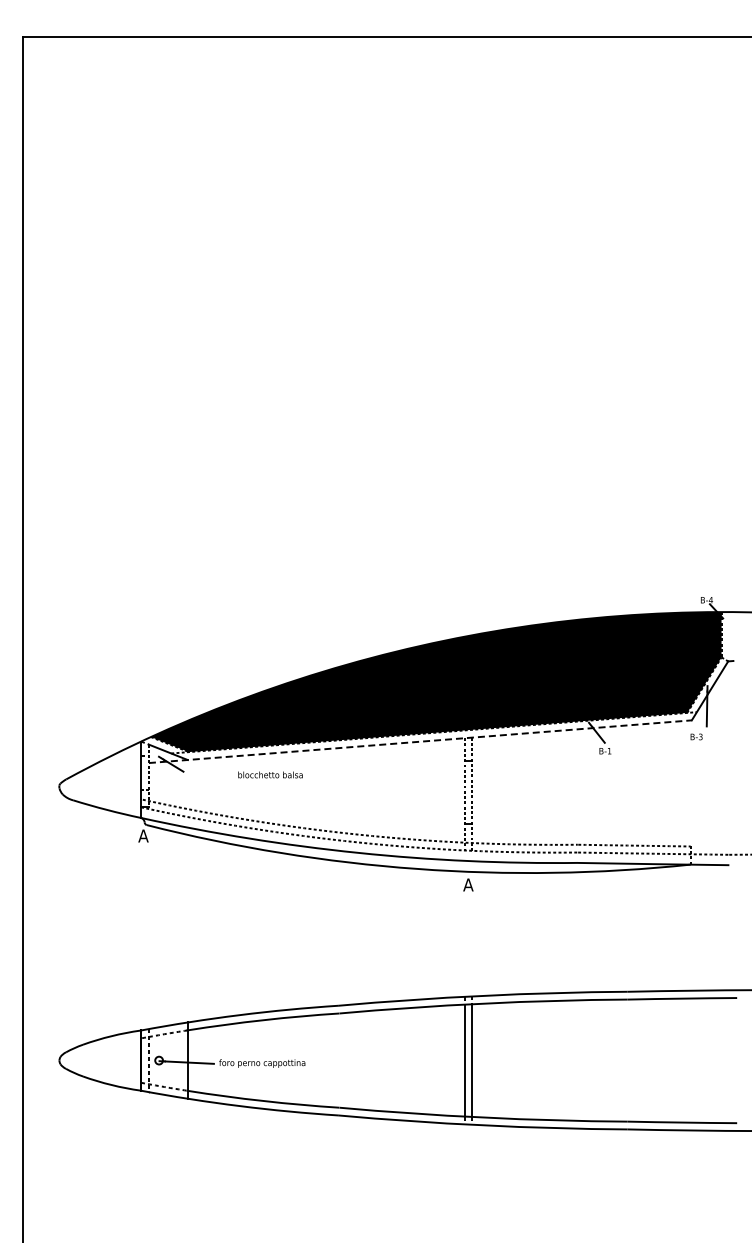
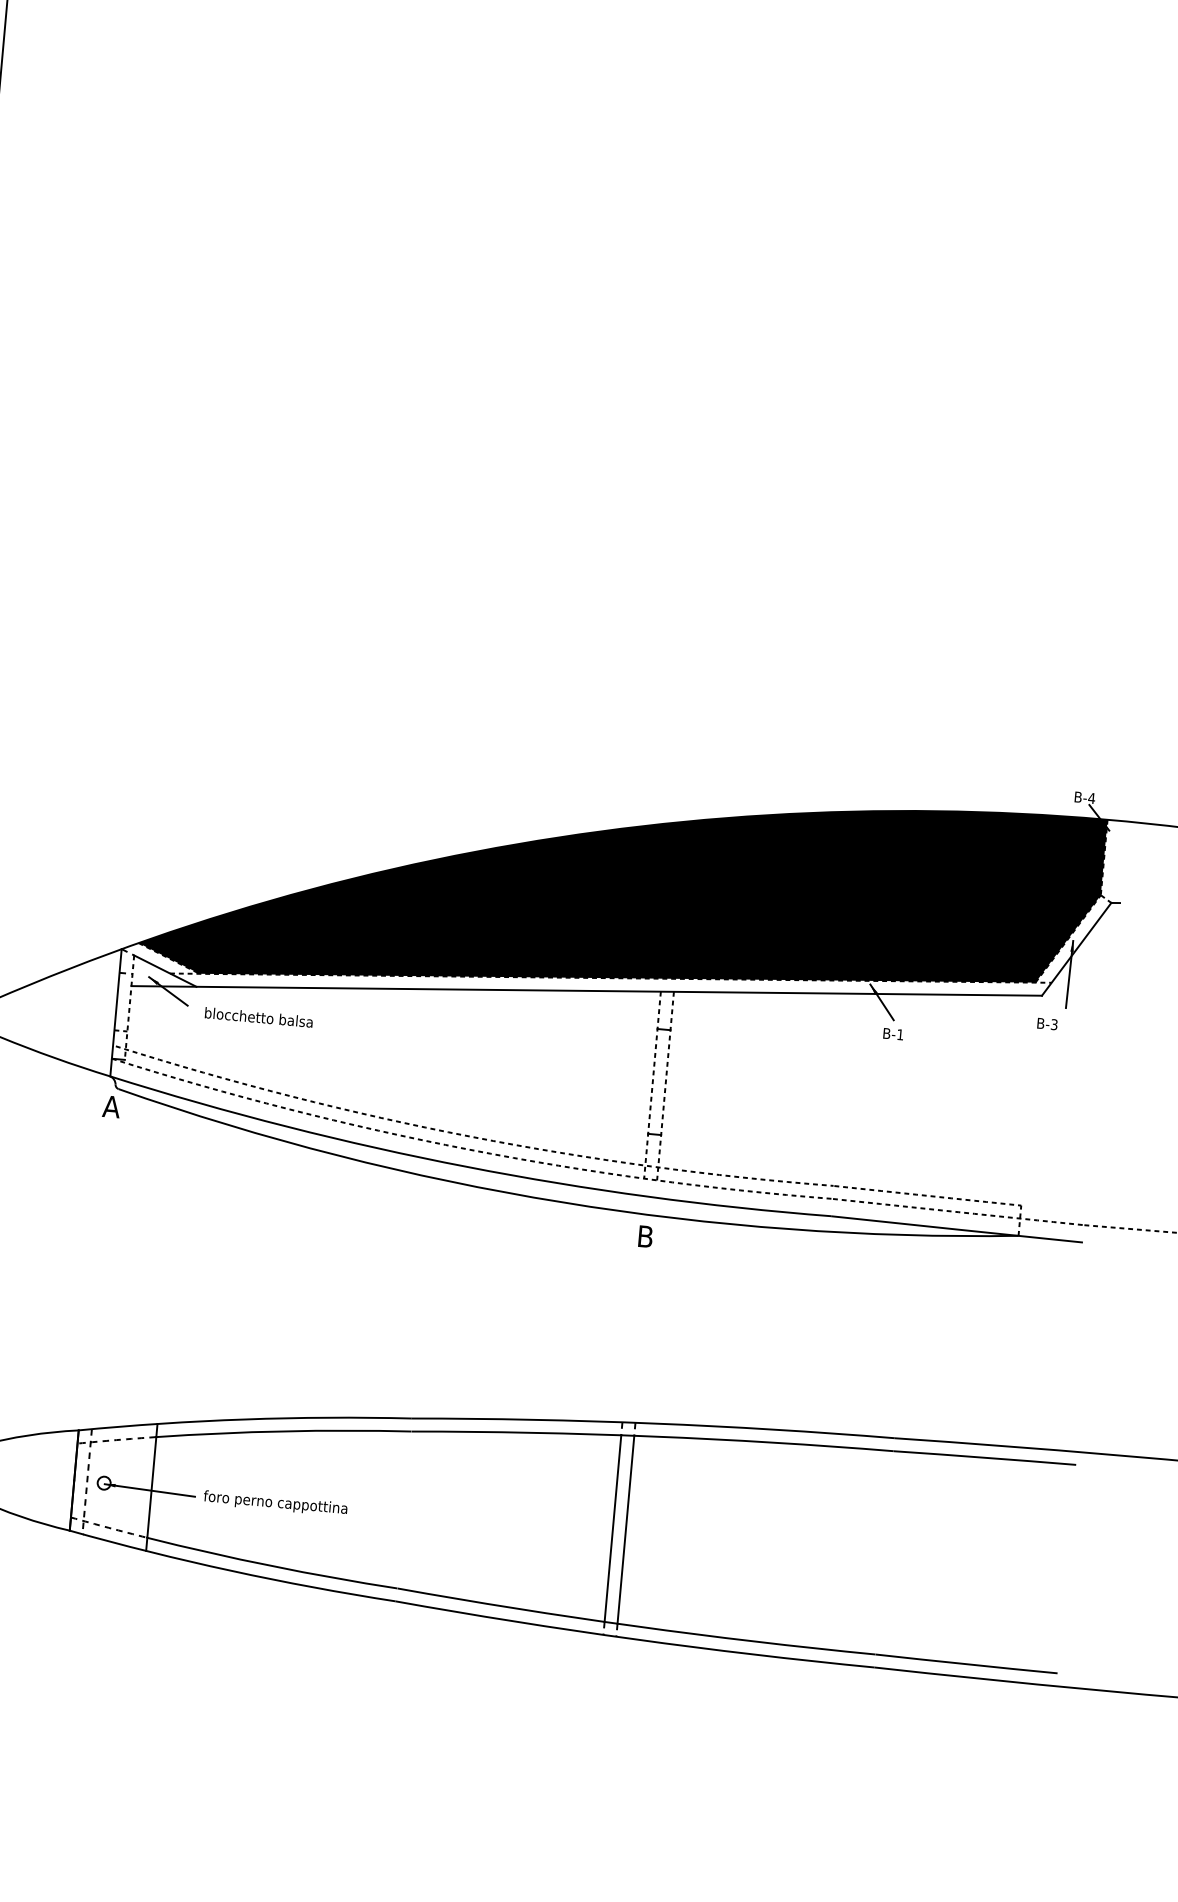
line: (420, 741) -> (586, 990), dashed -> solid
text: (270, 774) -> (258, 1016), moved
text: (468, 884) -> (645, 1235), A -> B

